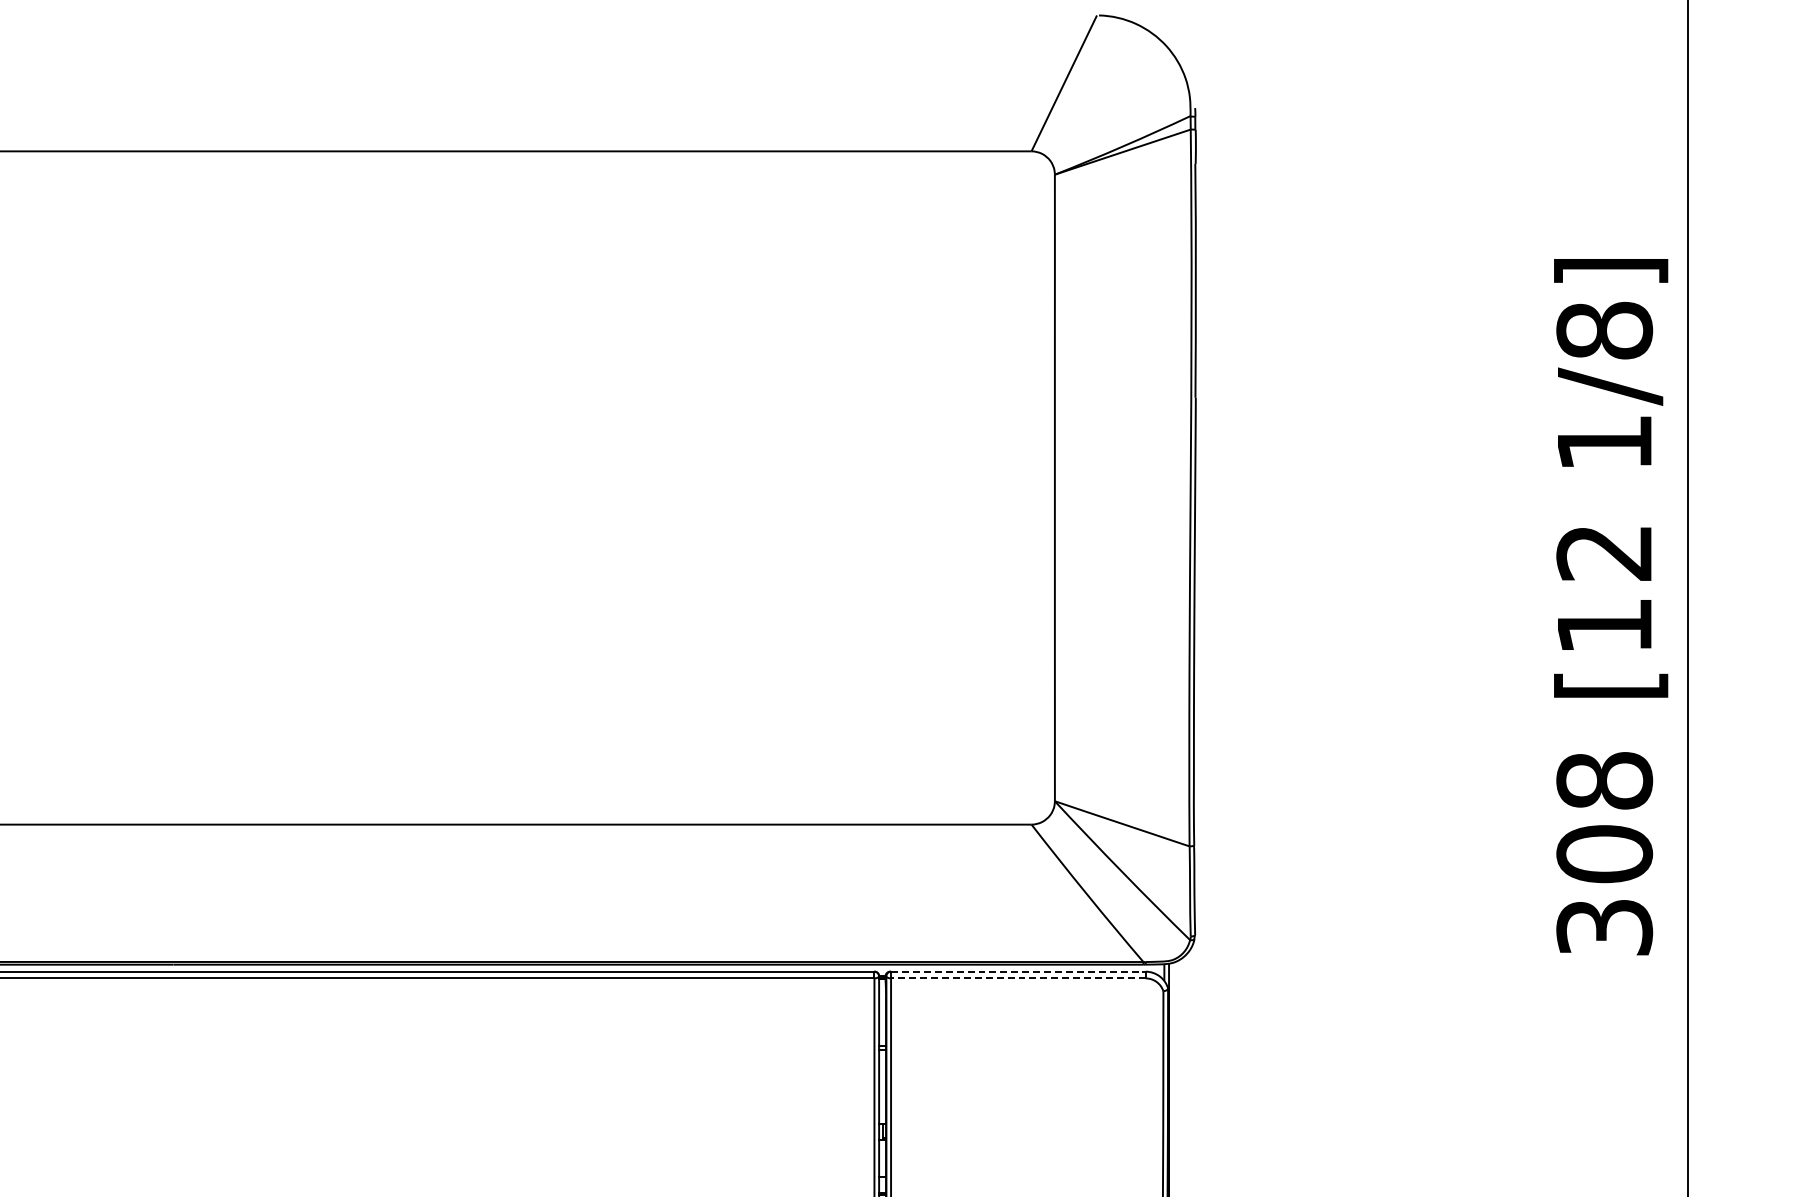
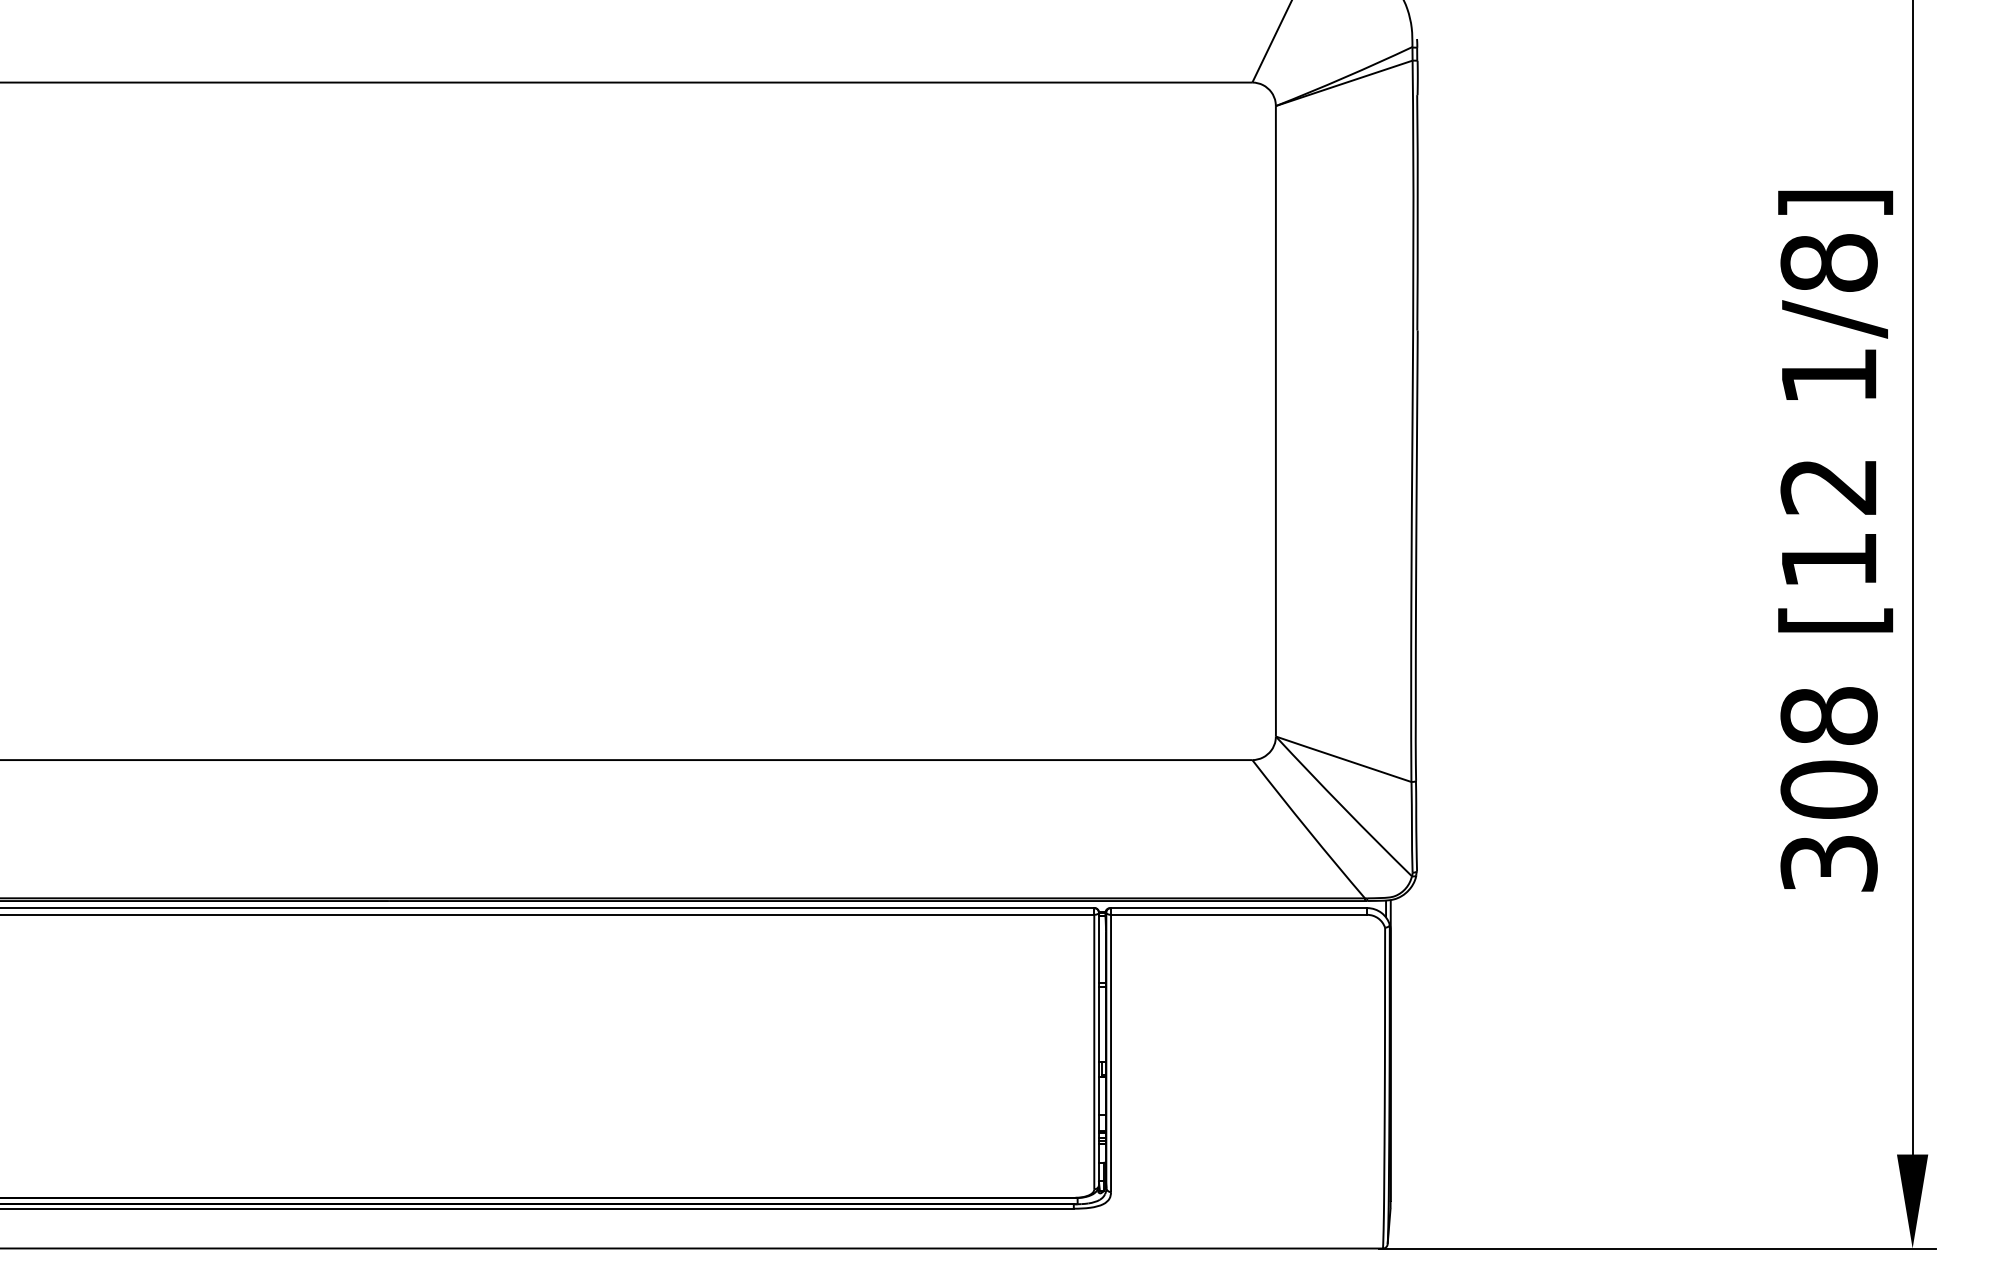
line: (1018, 972) -> (1239, 908), dashed -> solid
line: (1017, 978) -> (1238, 914), dashed -> solid

